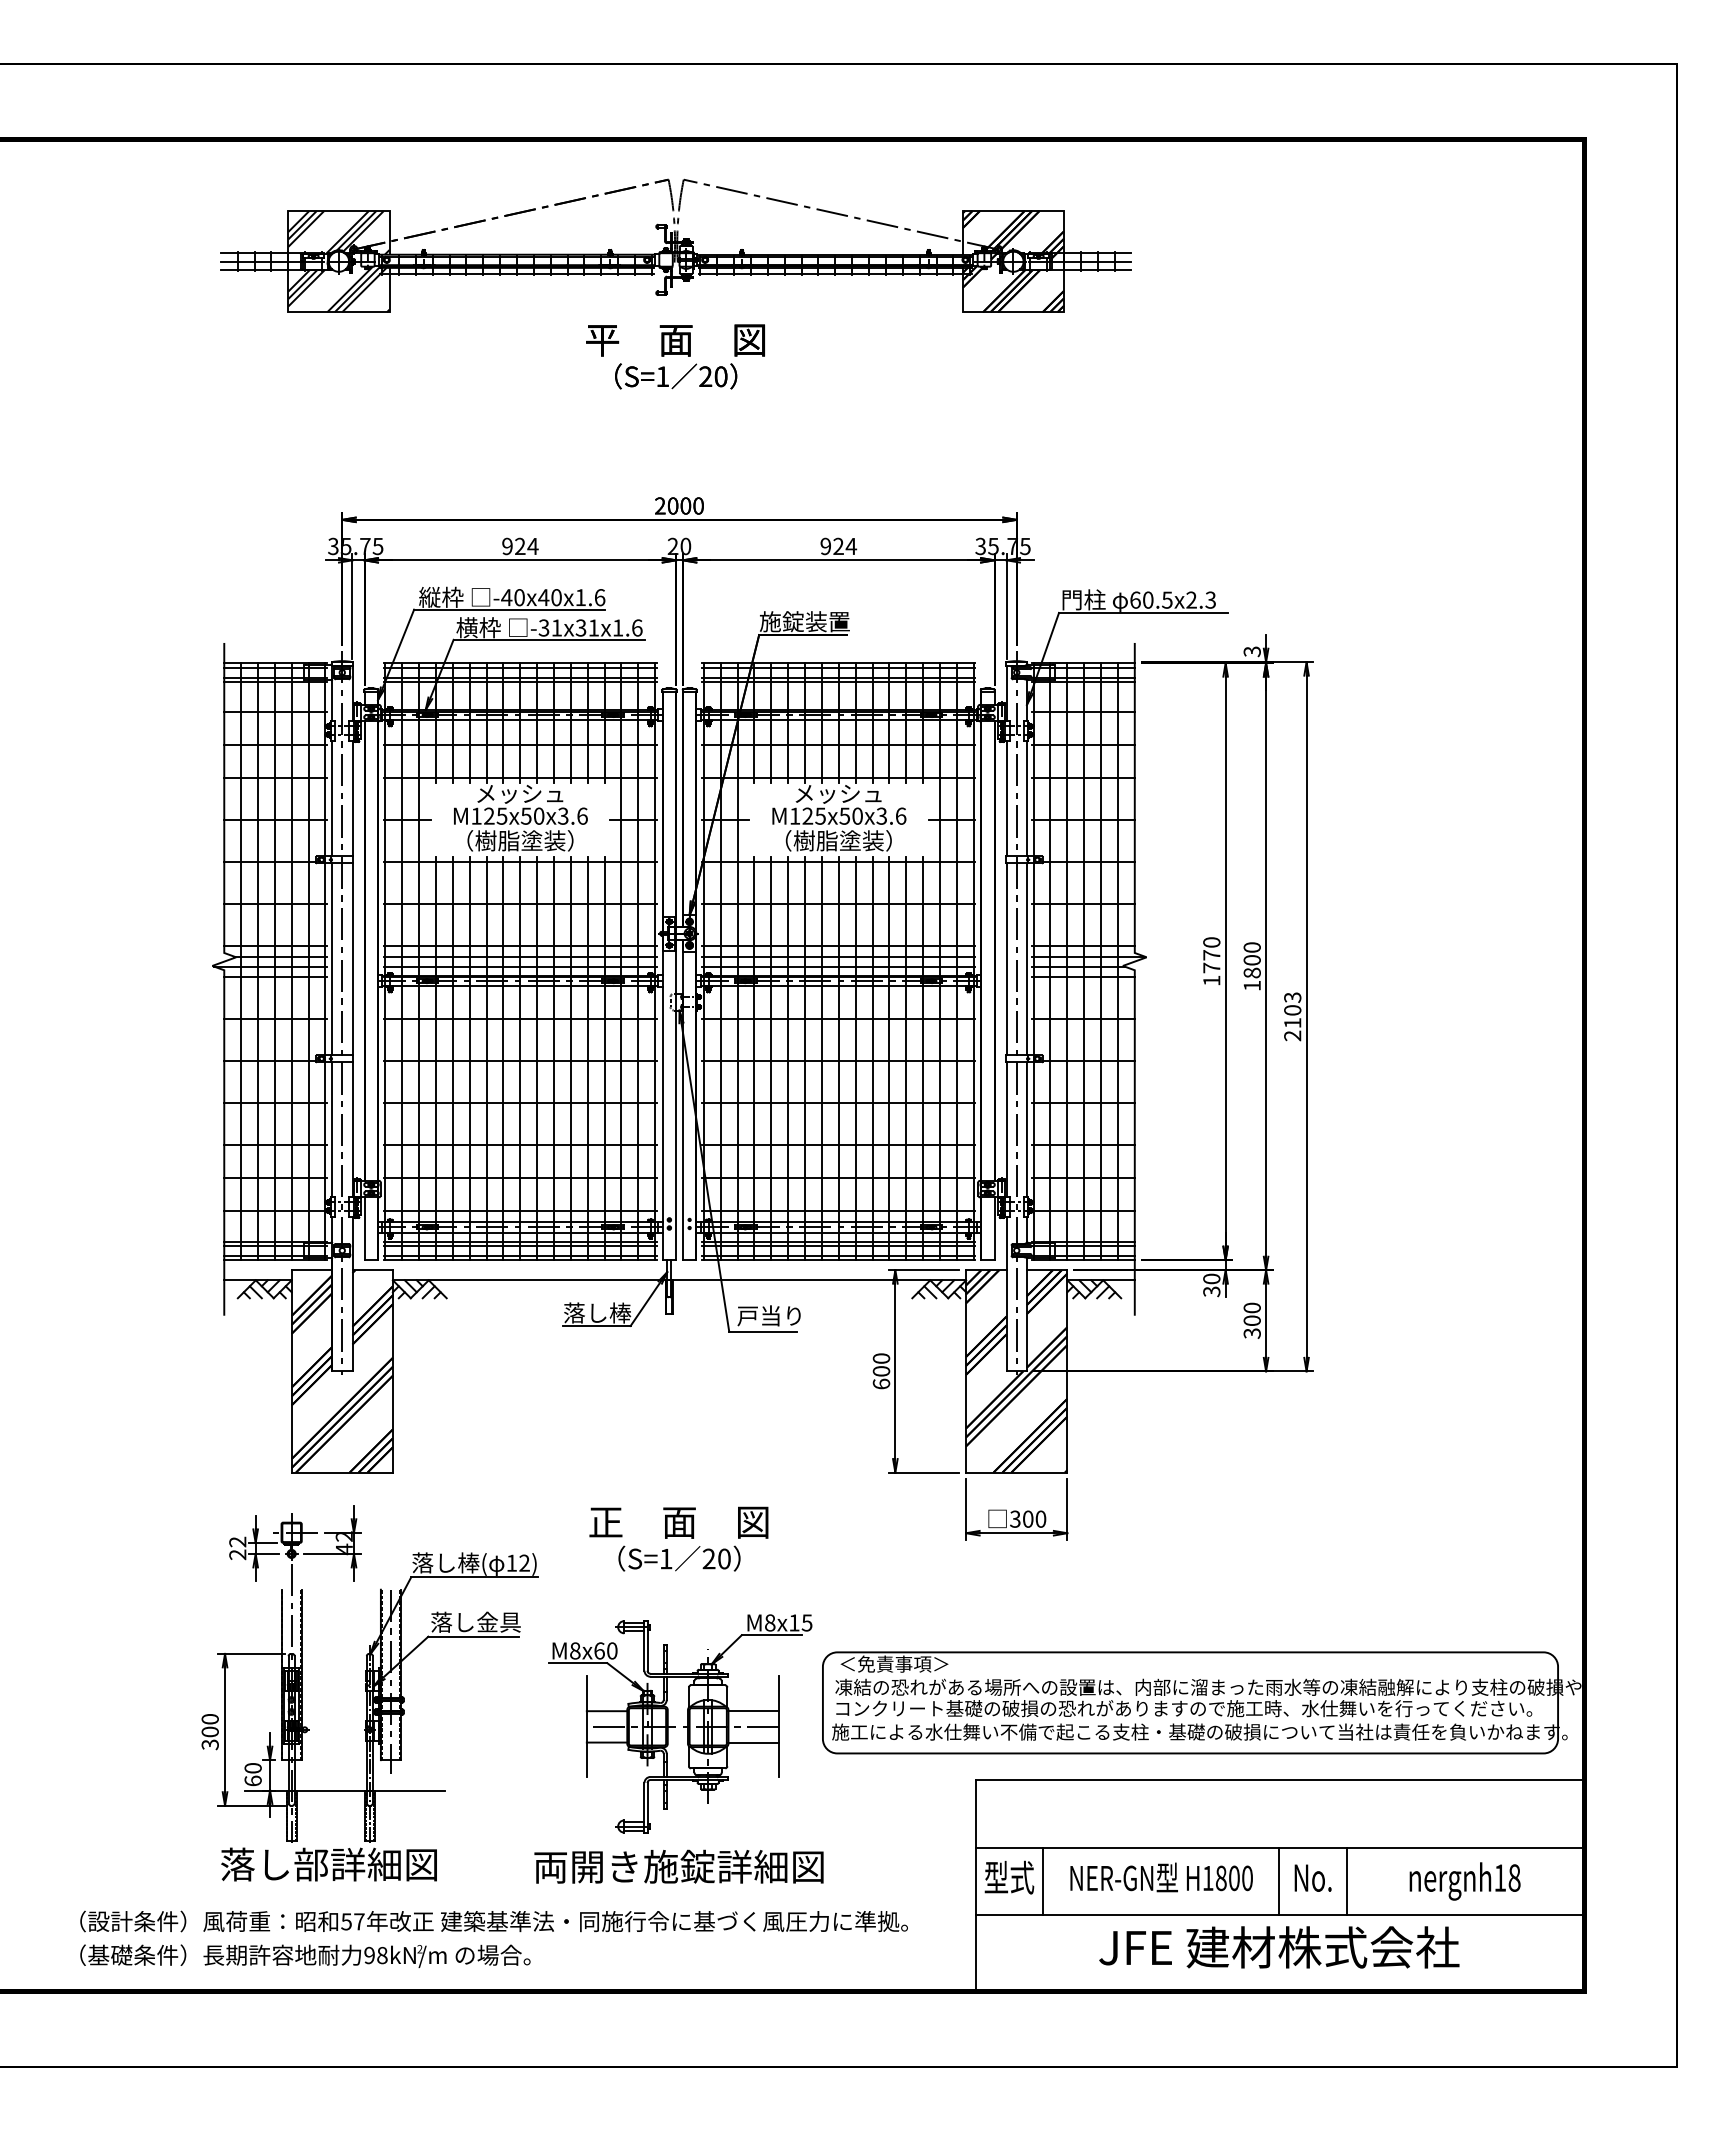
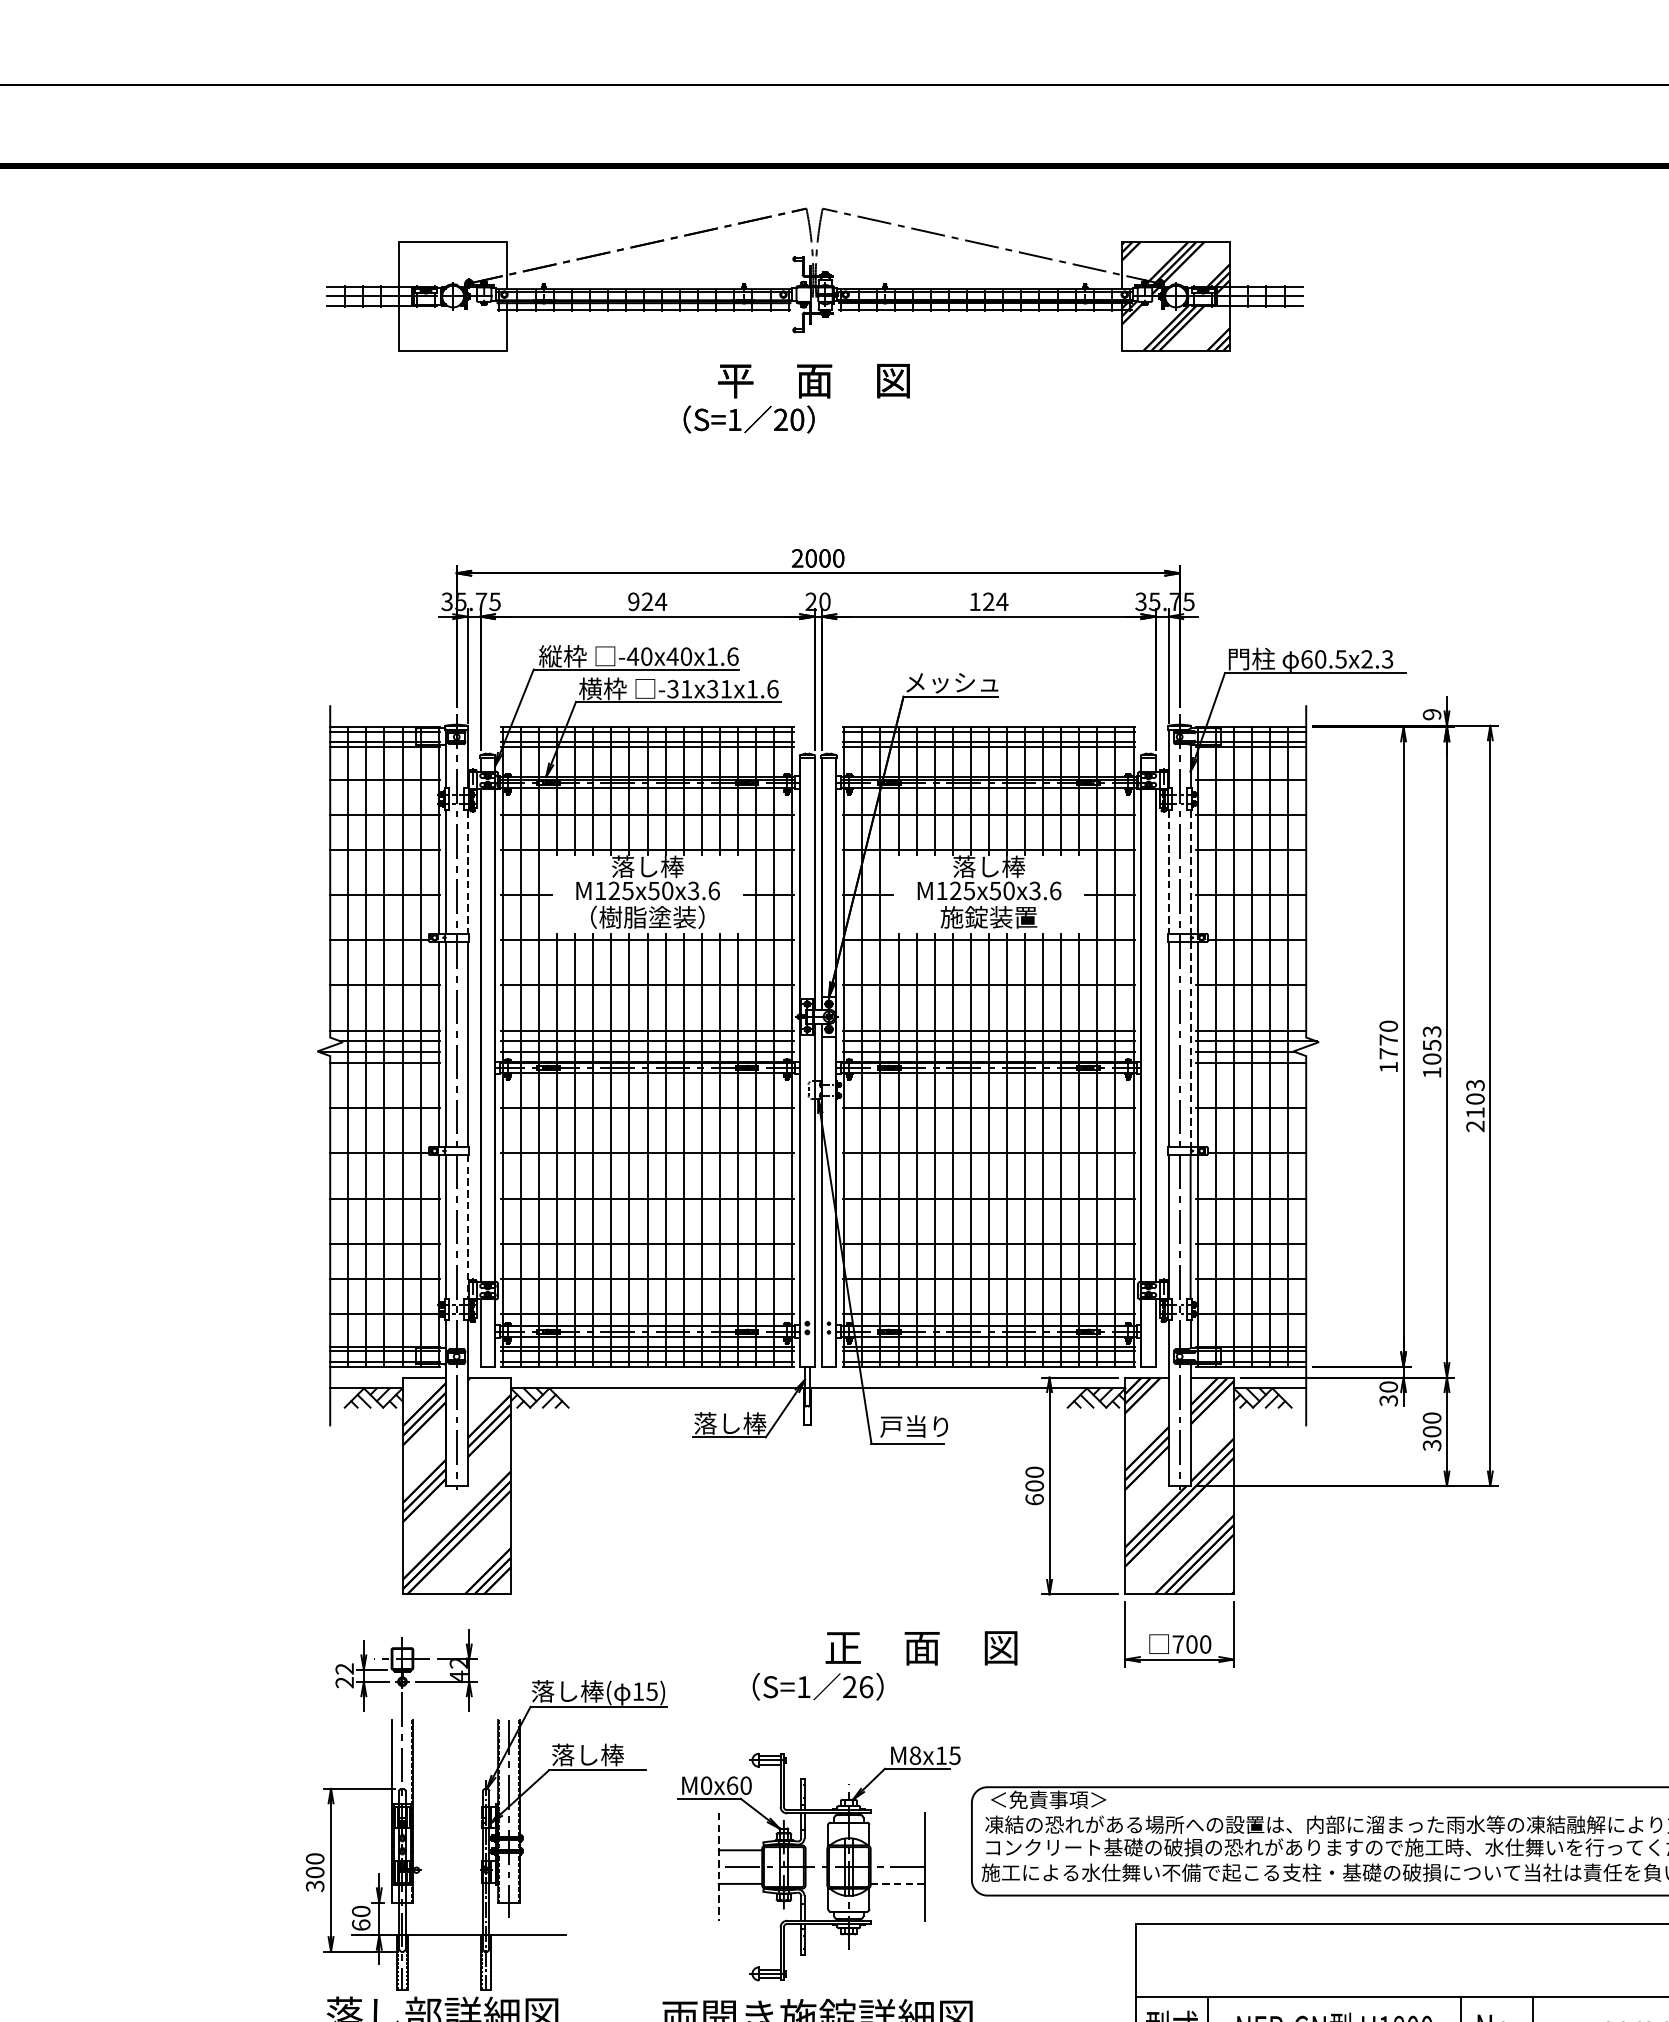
hatch: (338, 261) -> (452, 296), removed
text: (676, 376) -> (749, 419), moved
text: (825, 546) -> (974, 601), 924 -> 124
text: (804, 621) -> (952, 682), 施錠装置 -> メッシュ
text: (1251, 651) -> (1431, 714), 3 -> 9
text: (520, 793) -> (647, 866), メッシュ -> 落し棒
text: (838, 793) -> (988, 866), メッシュ -> 落し棒
line: (352, 798) -> (467, 871), solid -> dashed
line: (1006, 798) -> (1168, 871), solid -> dashed
line: (1026, 798) -> (1190, 871), solid -> dashed
text: (838, 840) -> (988, 916), （樹脂塗装） -> 施錠装置
line: (1026, 959) -> (1190, 1044), solid -> dashed
text: (1251, 960) -> (1431, 1045), 1800 -> 1053
line: (352, 1129) -> (467, 1226), solid -> dashed
text: (1015, 1518) -> (1178, 1643), 300 -> 700
text: (678, 1522) -> (921, 1648), moved
text: (724, 1558) -> (866, 1686), 20 -> 26
text: (524, 1562) -> (652, 1690), 12) -> 15)
text: (498, 1621) -> (624, 1754), 落し金具 -> 落し棒
text: (575, 1650) -> (706, 1785), M8x60 -> M0x60
line: (753, 1711) -> (897, 1850), removed
line: (586, 1726) -> (718, 1866), solid -> dashed
line: (753, 1742) -> (897, 1883), solid -> dashed

